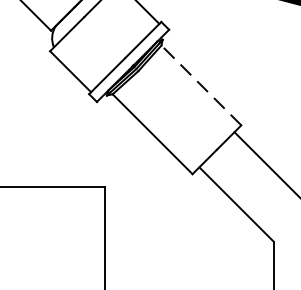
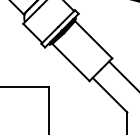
line: (200, 84) -> (93, 39), dashed -> solid

